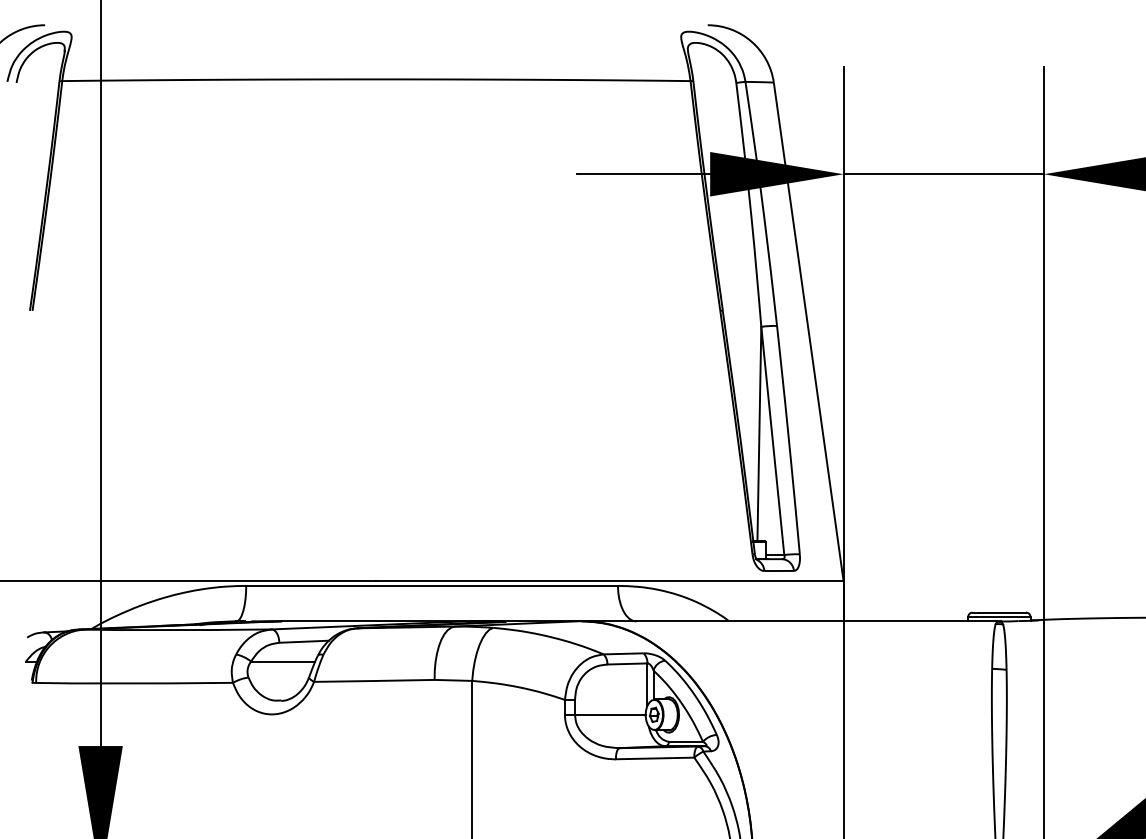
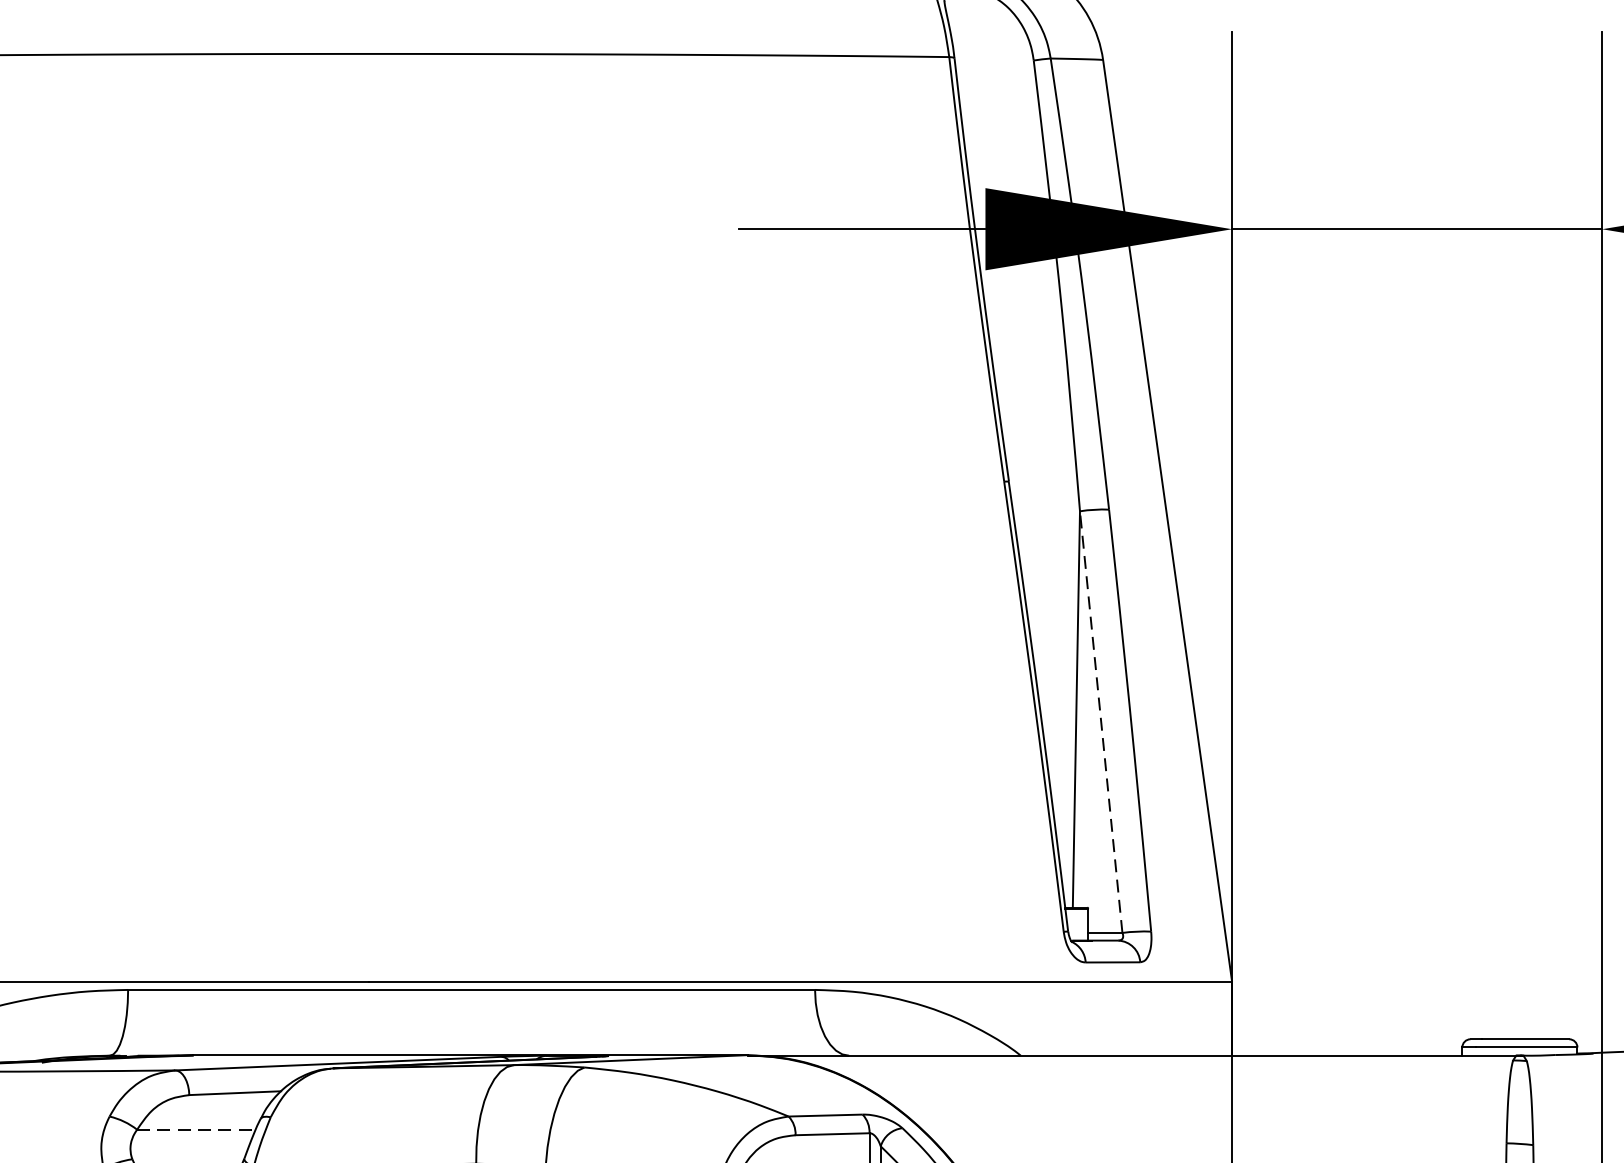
line: (772, 440) -> (1100, 721), solid -> dashed
line: (283, 661) -> (196, 1129), solid -> dashed

